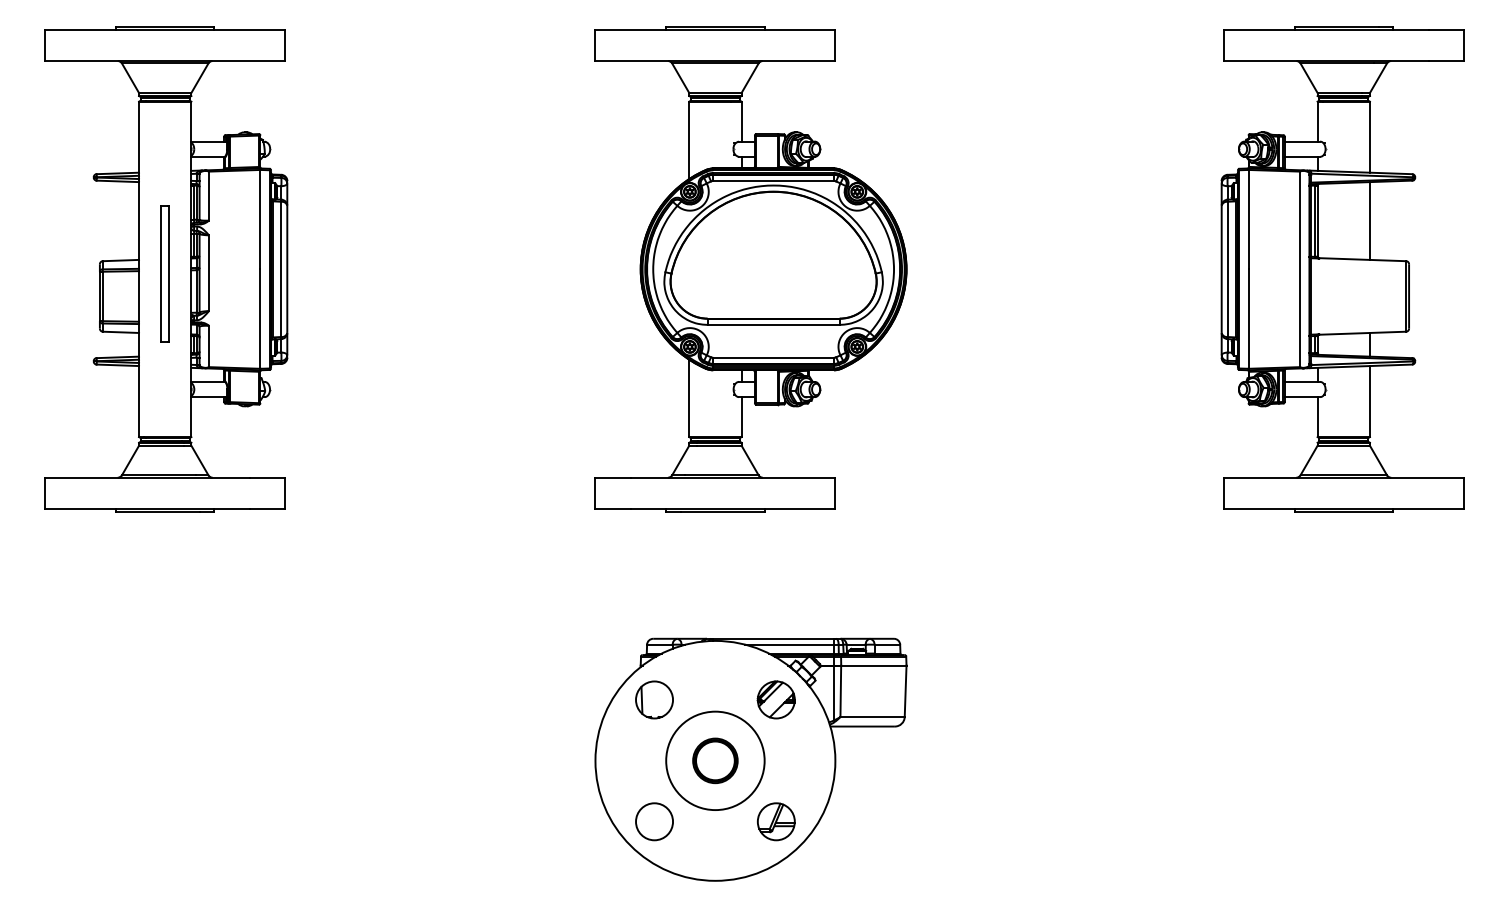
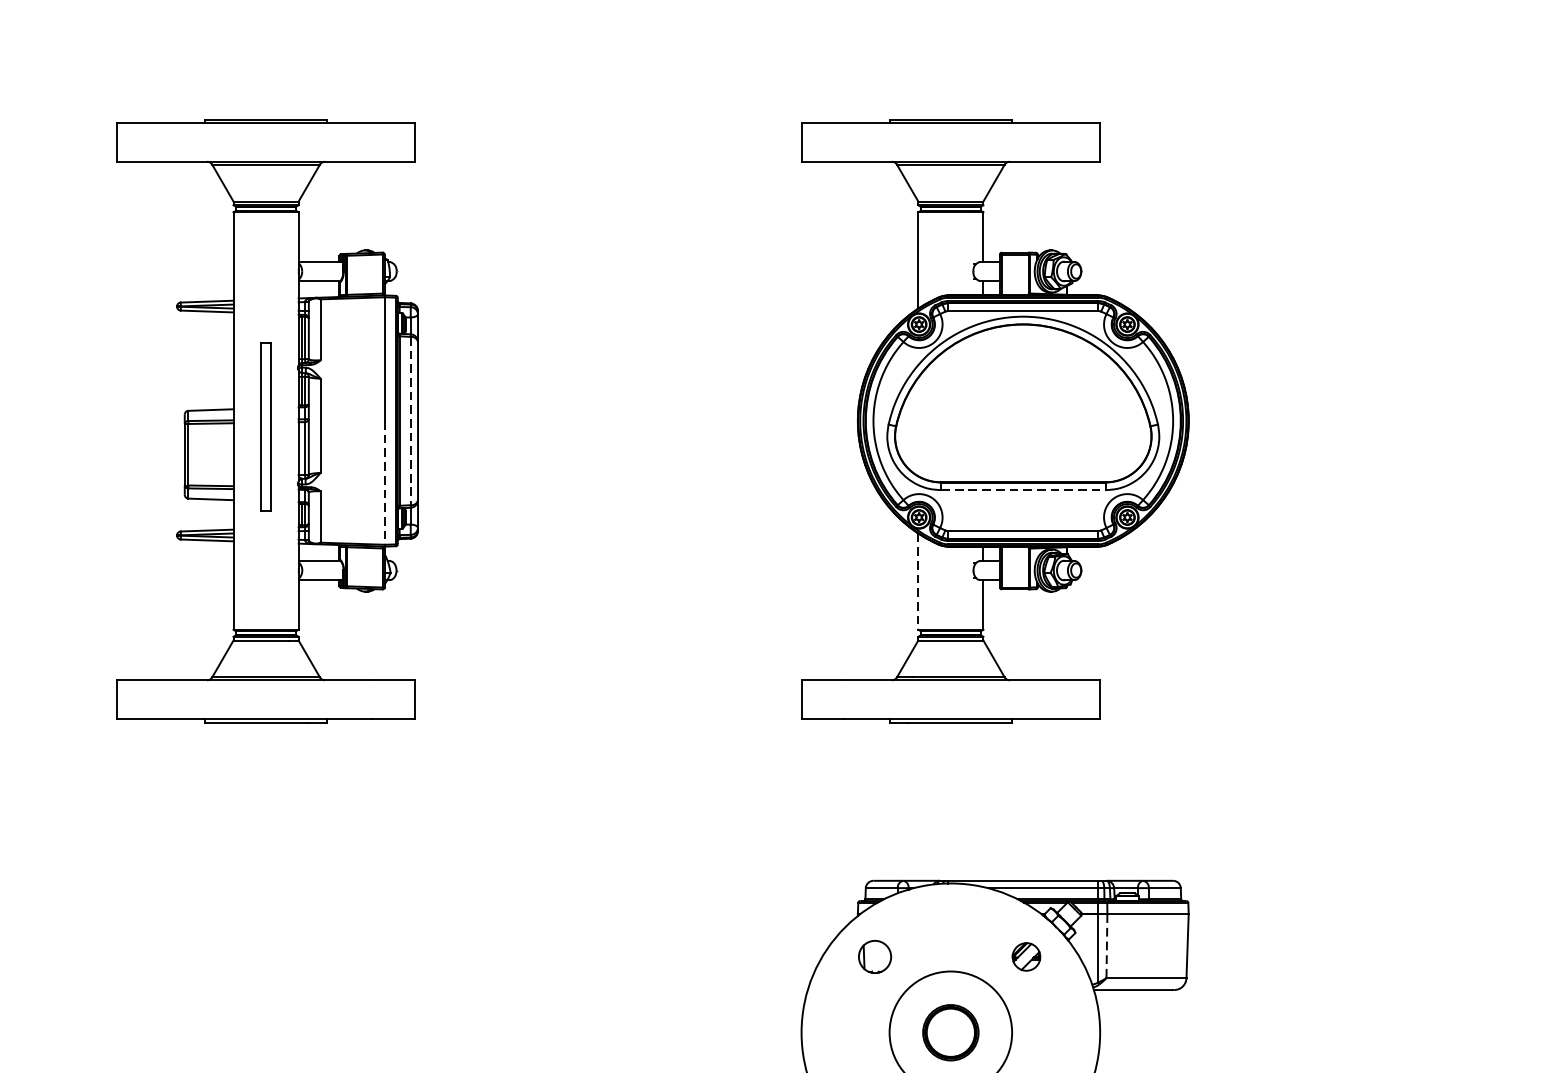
line: (281, 269) -> (410, 421), solid -> dashed
line: (260, 319) -> (384, 483), solid -> dashed
line: (774, 324) -> (1024, 489), solid -> dashed
line: (689, 398) -> (918, 581), solid -> dashed
line: (840, 691) -> (1106, 946), solid -> dashed
part: (654, 699) -> (875, 956), size x0.7
part: (775, 699) -> (1025, 956), size x0.6

